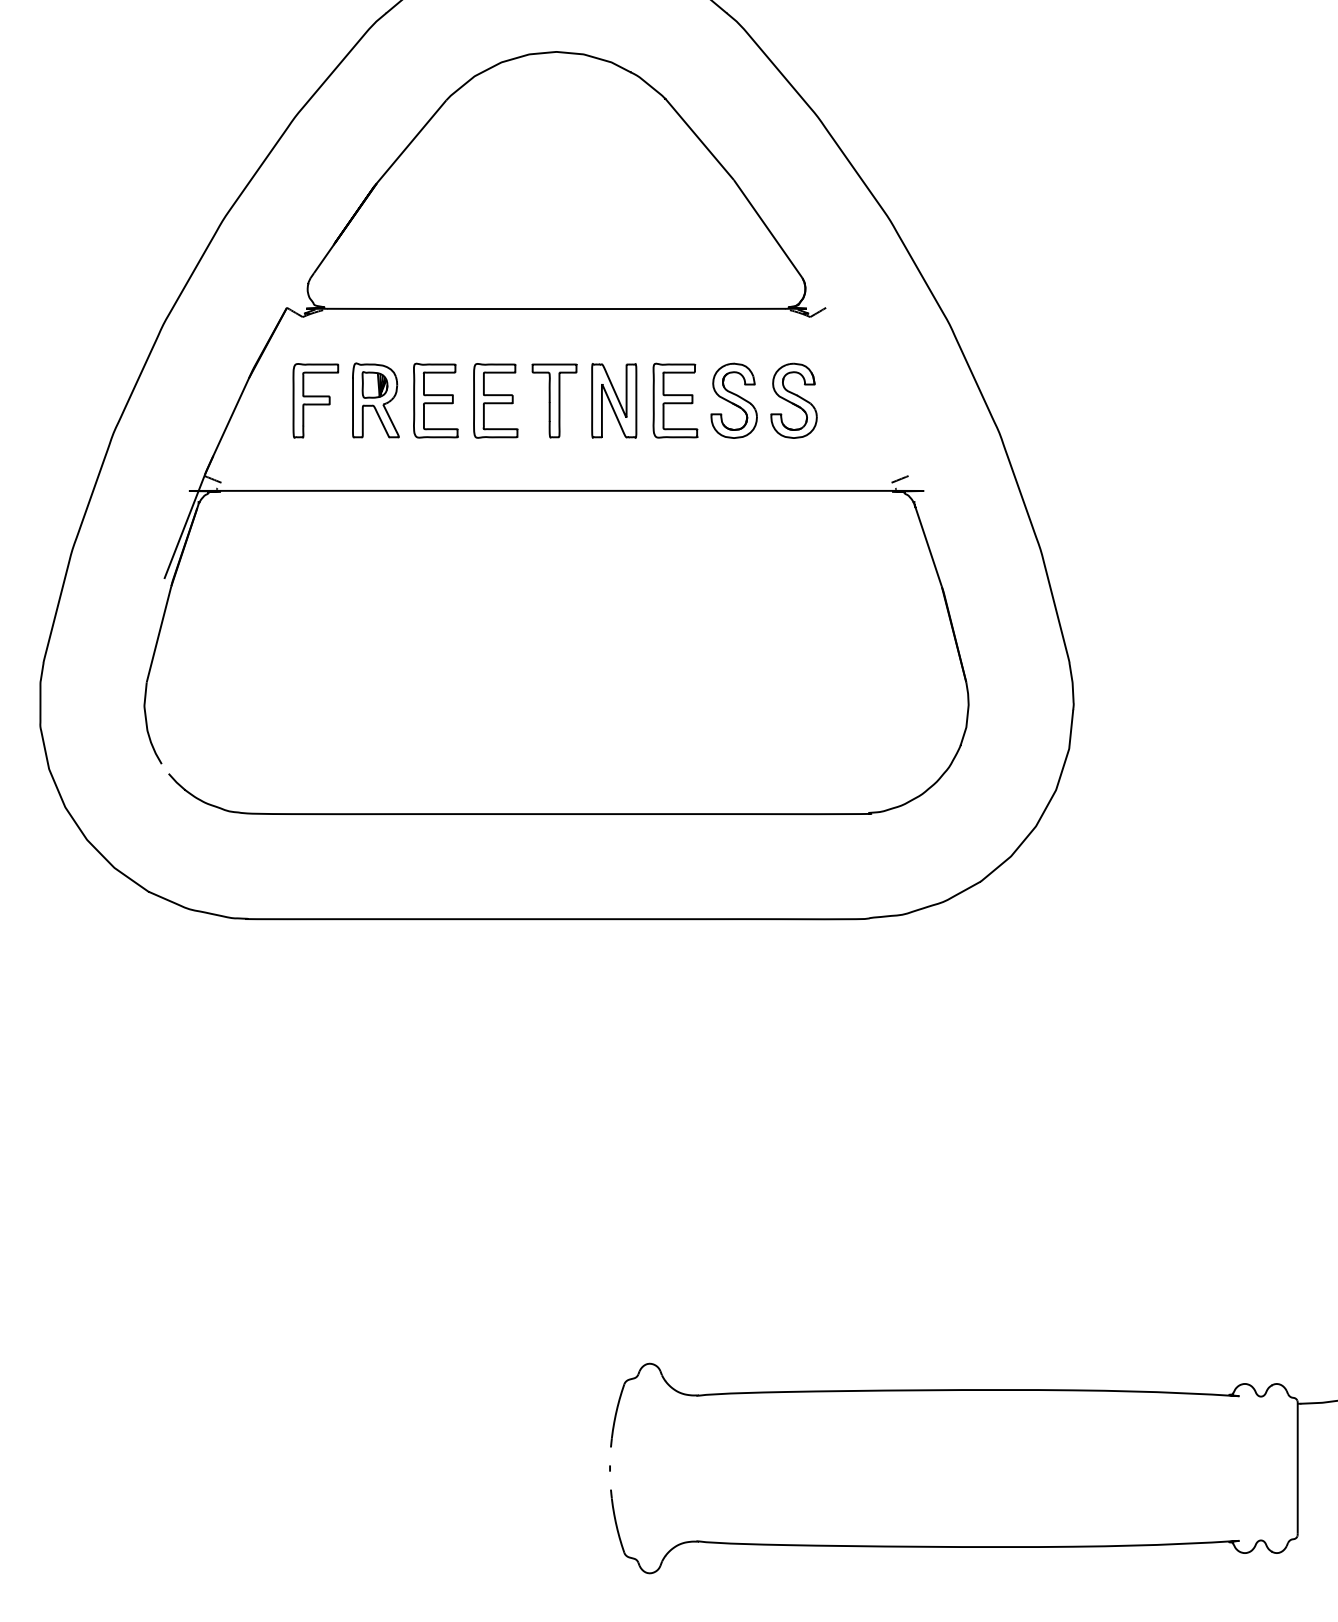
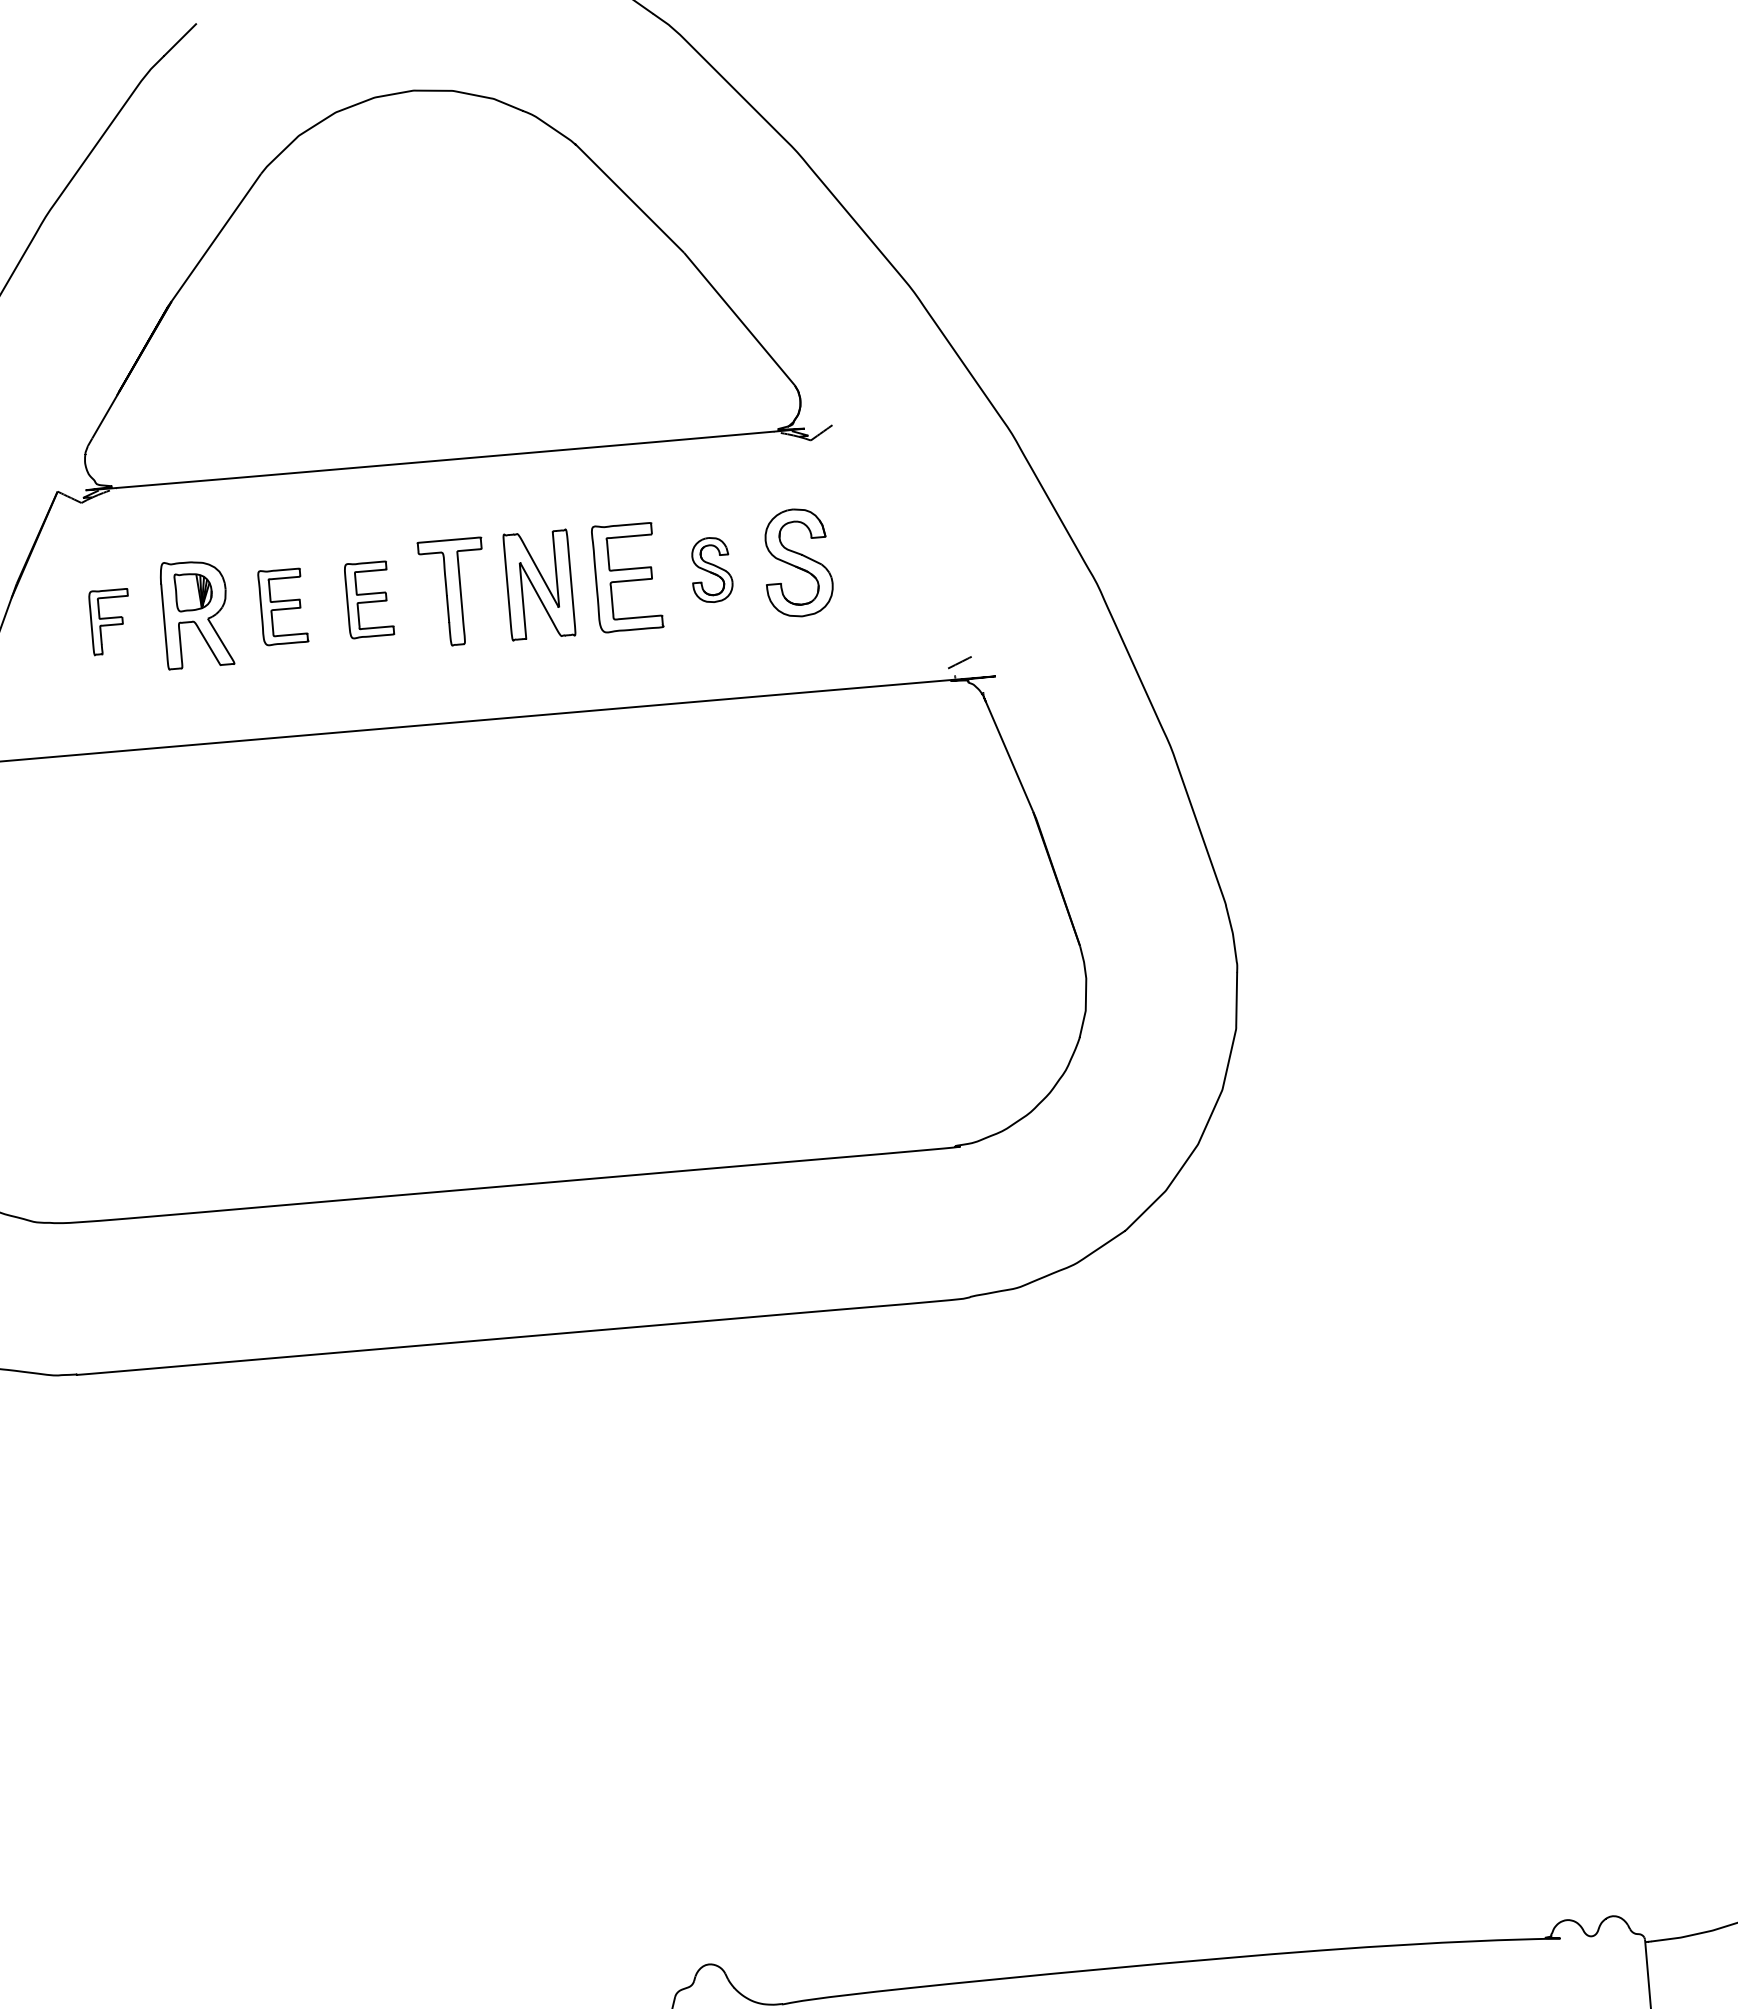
part: (315, 400) -> (110, 621), size x0.6
part: (435, 400) -> (282, 606), size x0.7
part: (495, 400) -> (368, 599), size x0.7
part: (733, 400) -> (710, 569), size x0.6

